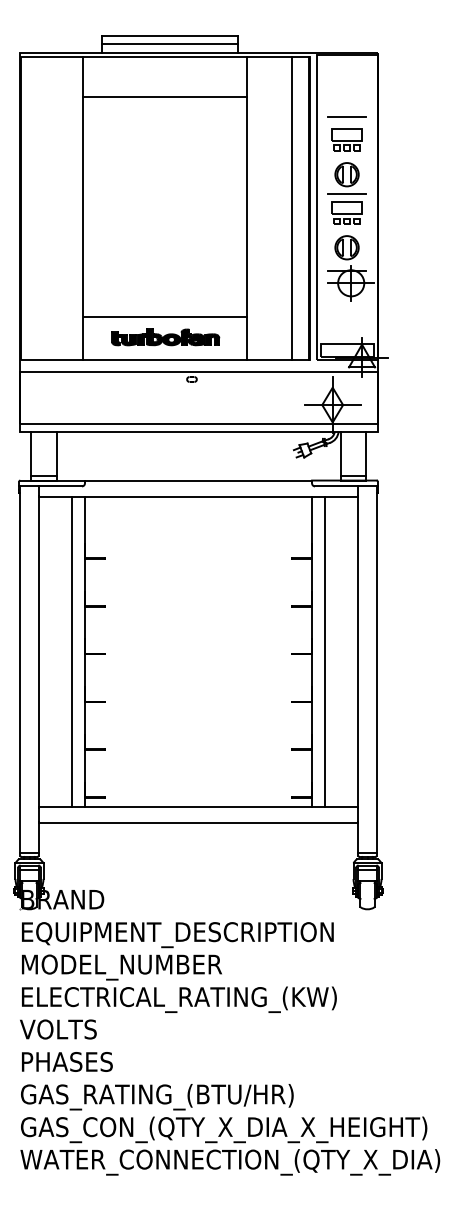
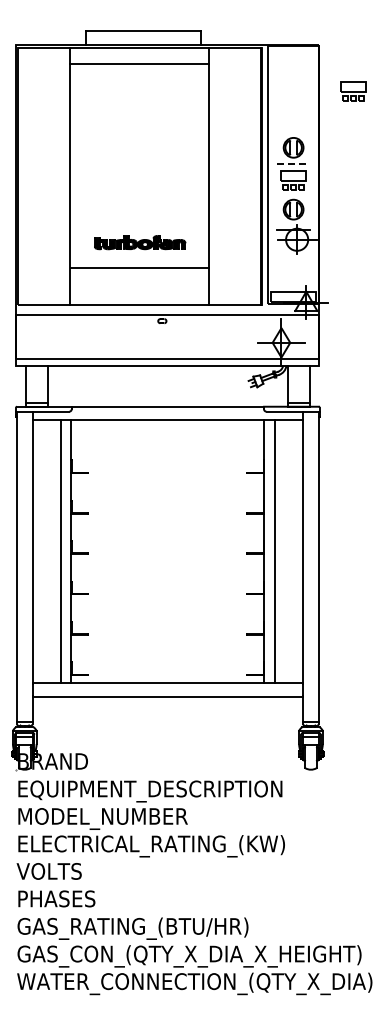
line: (169, 43) -> (143, 36), removed
line: (163, 97) -> (138, 64), moved
line: (346, 117) -> (293, 99), removed
part: (346, 140) -> (353, 91), moved
line: (348, 194) -> (294, 164), solid -> dashed
line: (291, 208) -> (246, 176), removed
part: (166, 337) -> (140, 242), moved

